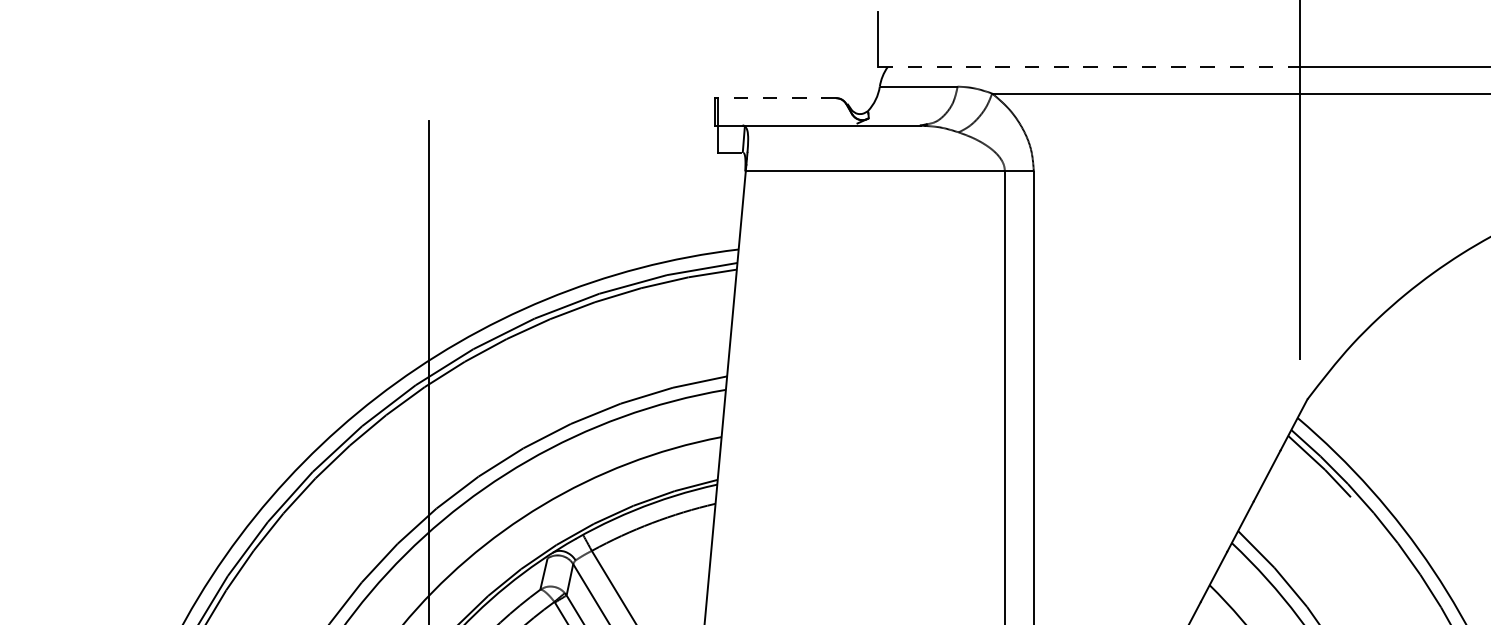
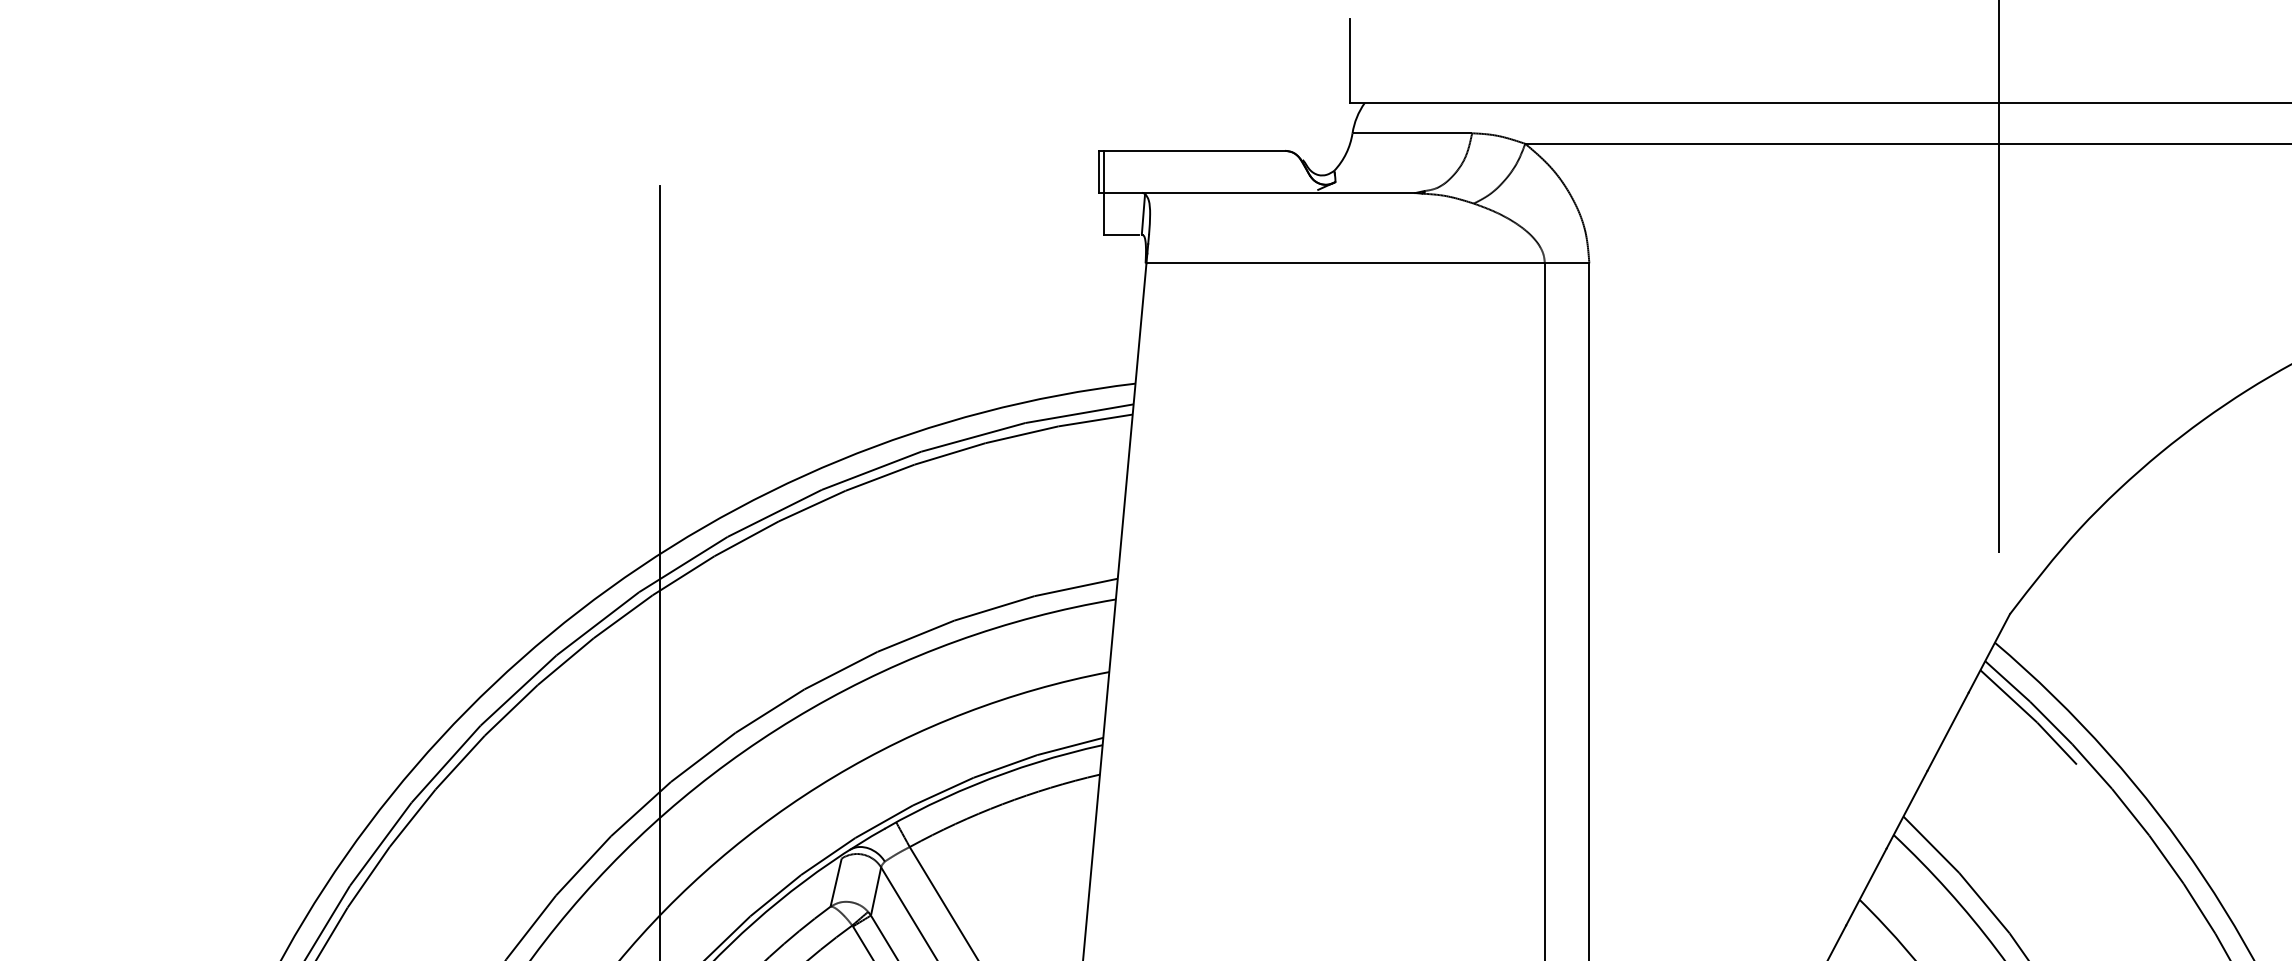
line: (1089, 67) -> (1674, 103), dashed -> solid
line: (777, 98) -> (1195, 151), dashed -> solid

